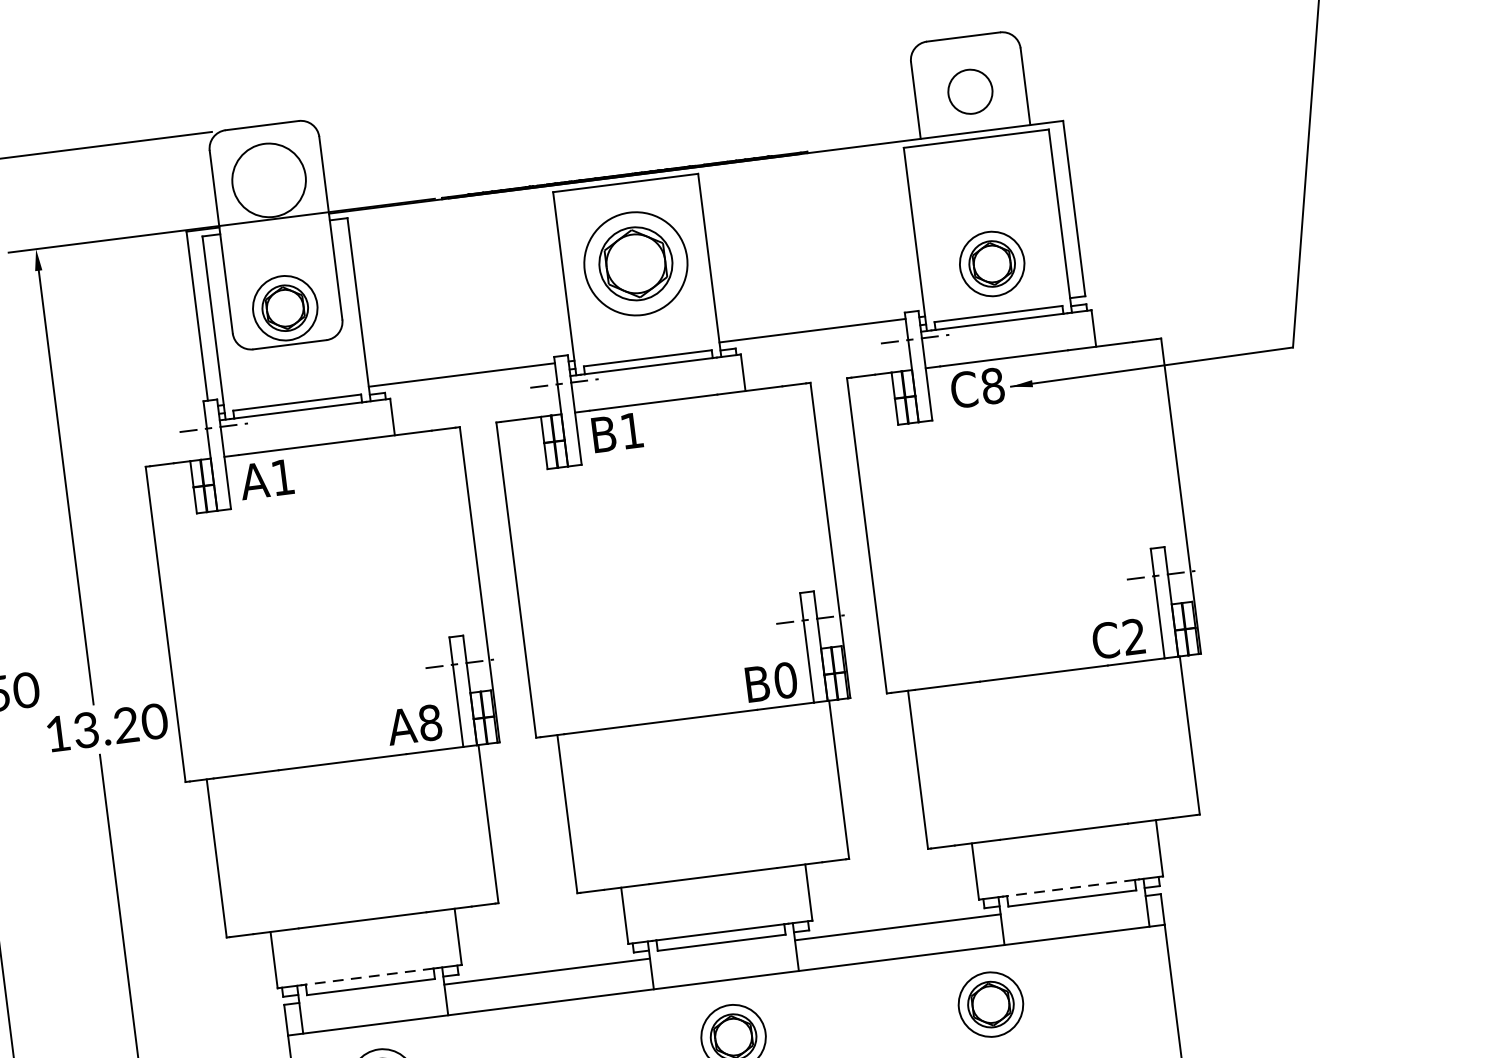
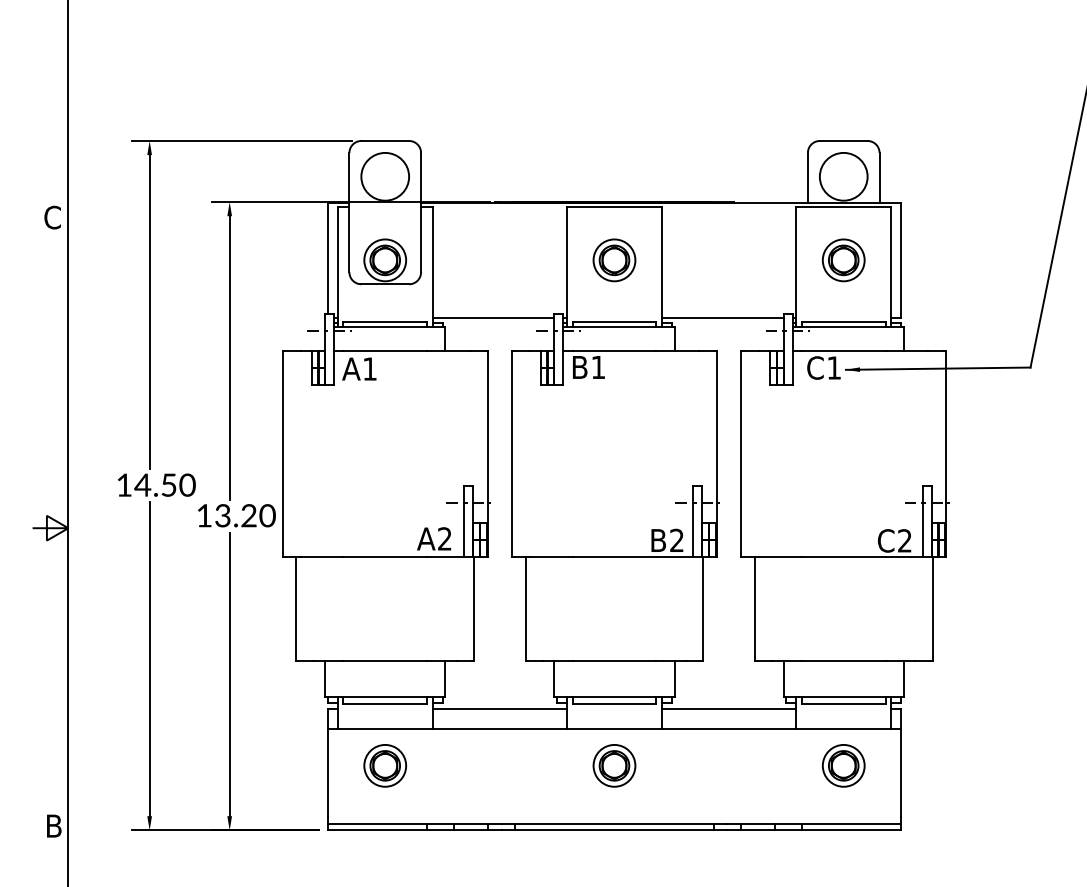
circle: (970, 91) -> (843, 176), size x1.67
part: (635, 264) -> (614, 260), size x0.62
part: (991, 264) -> (843, 260), moved
text: (993, 385) -> (834, 367), C8 -> C1
text: (786, 680) -> (677, 540), B0 -> B2
text: (429, 722) -> (444, 538), A8 -> A2
line: (1070, 888) -> (843, 697), dashed -> solid
line: (370, 976) -> (385, 697), dashed -> solid
part: (990, 1004) -> (843, 765), moved

